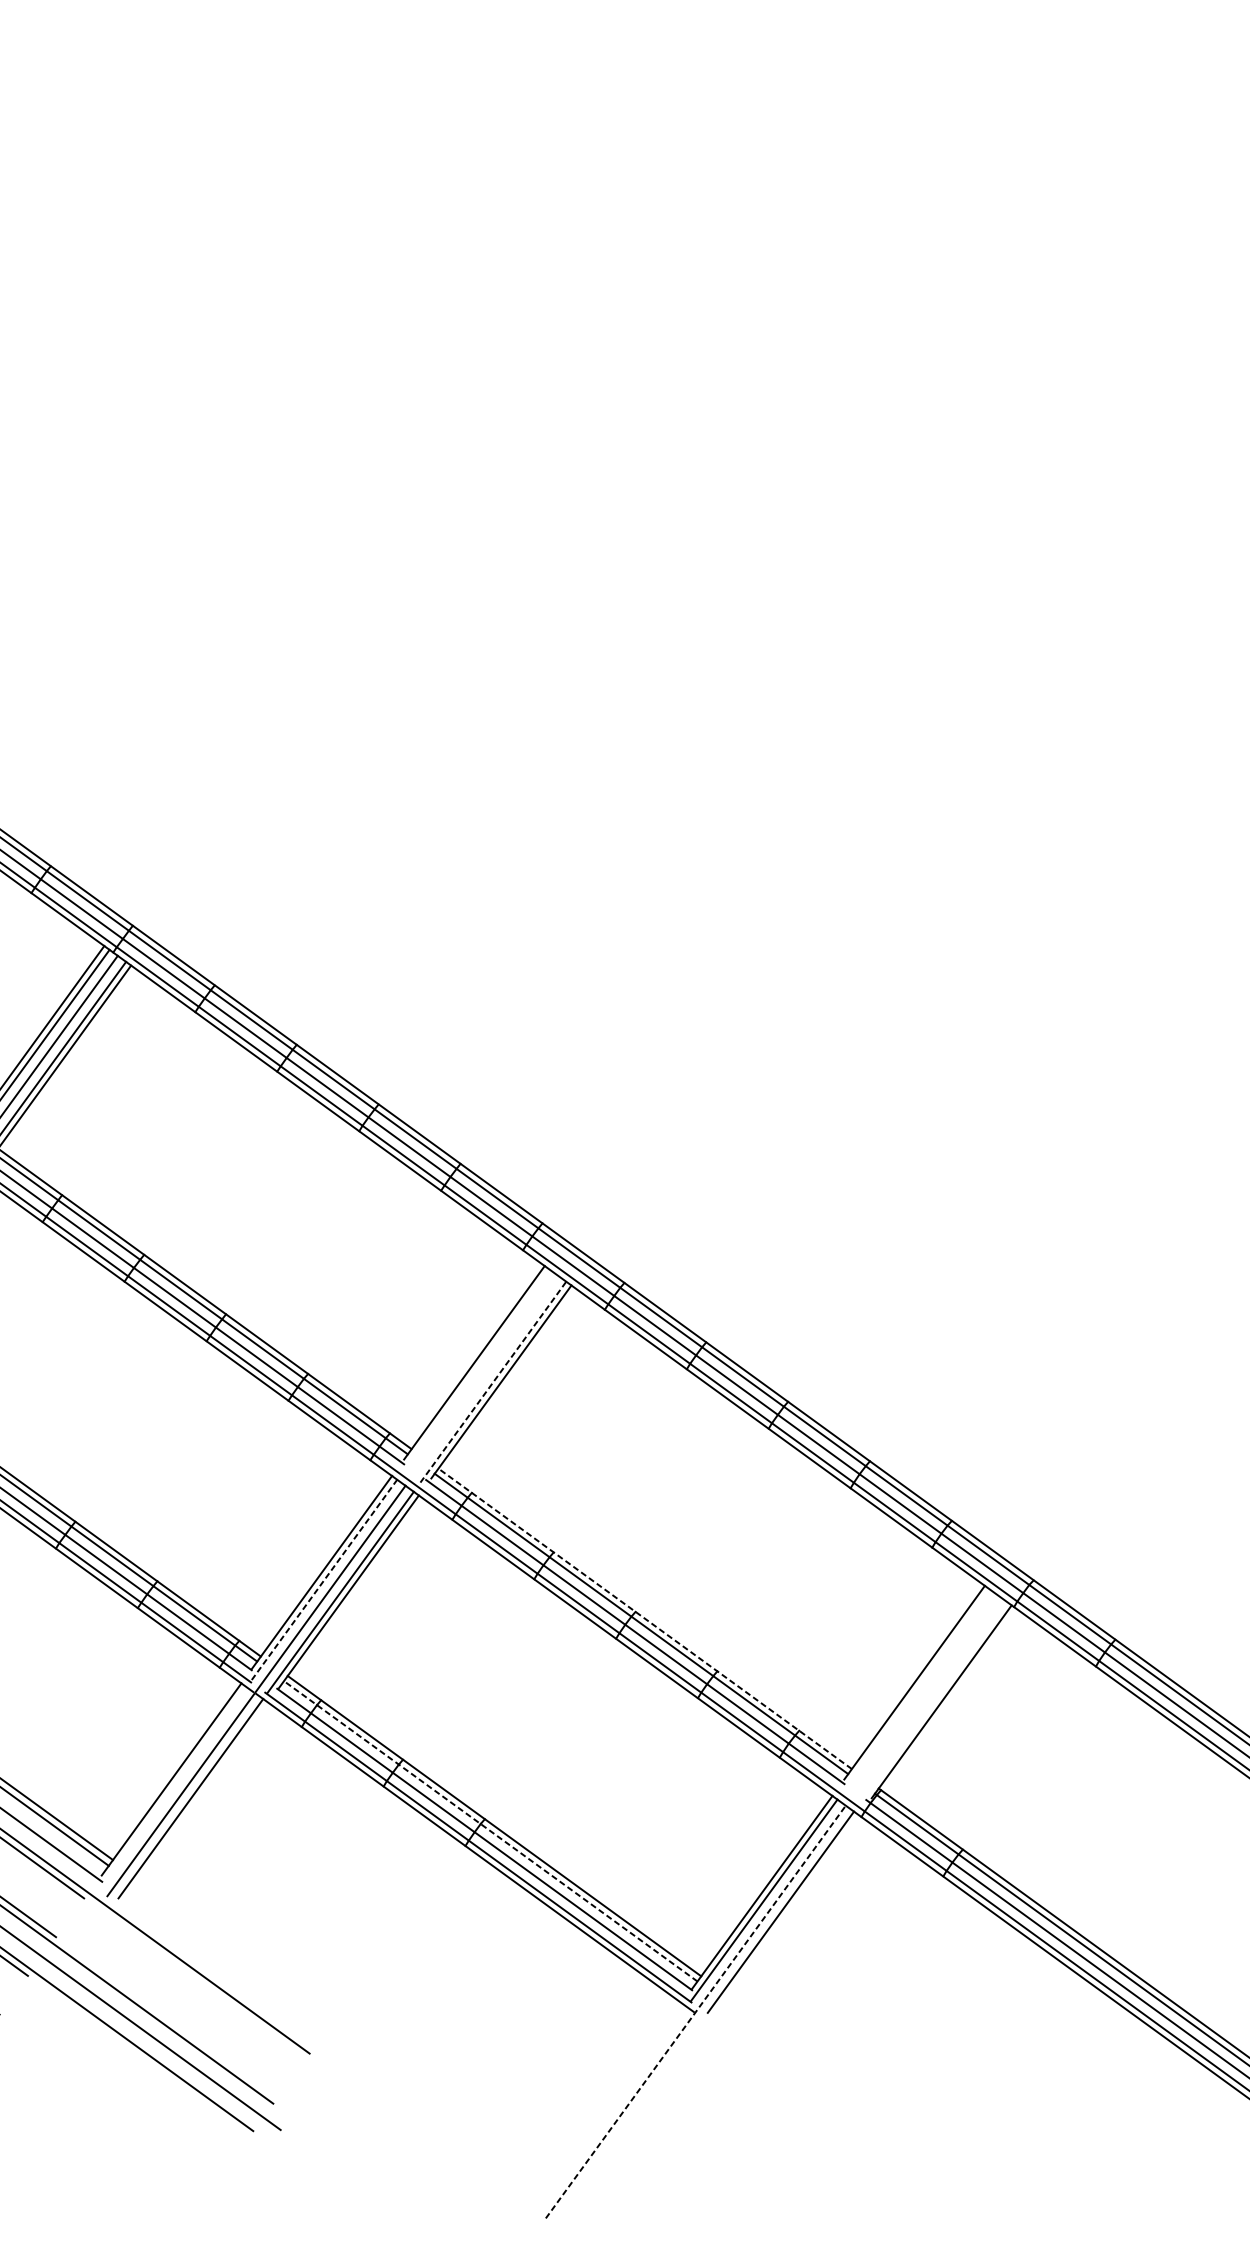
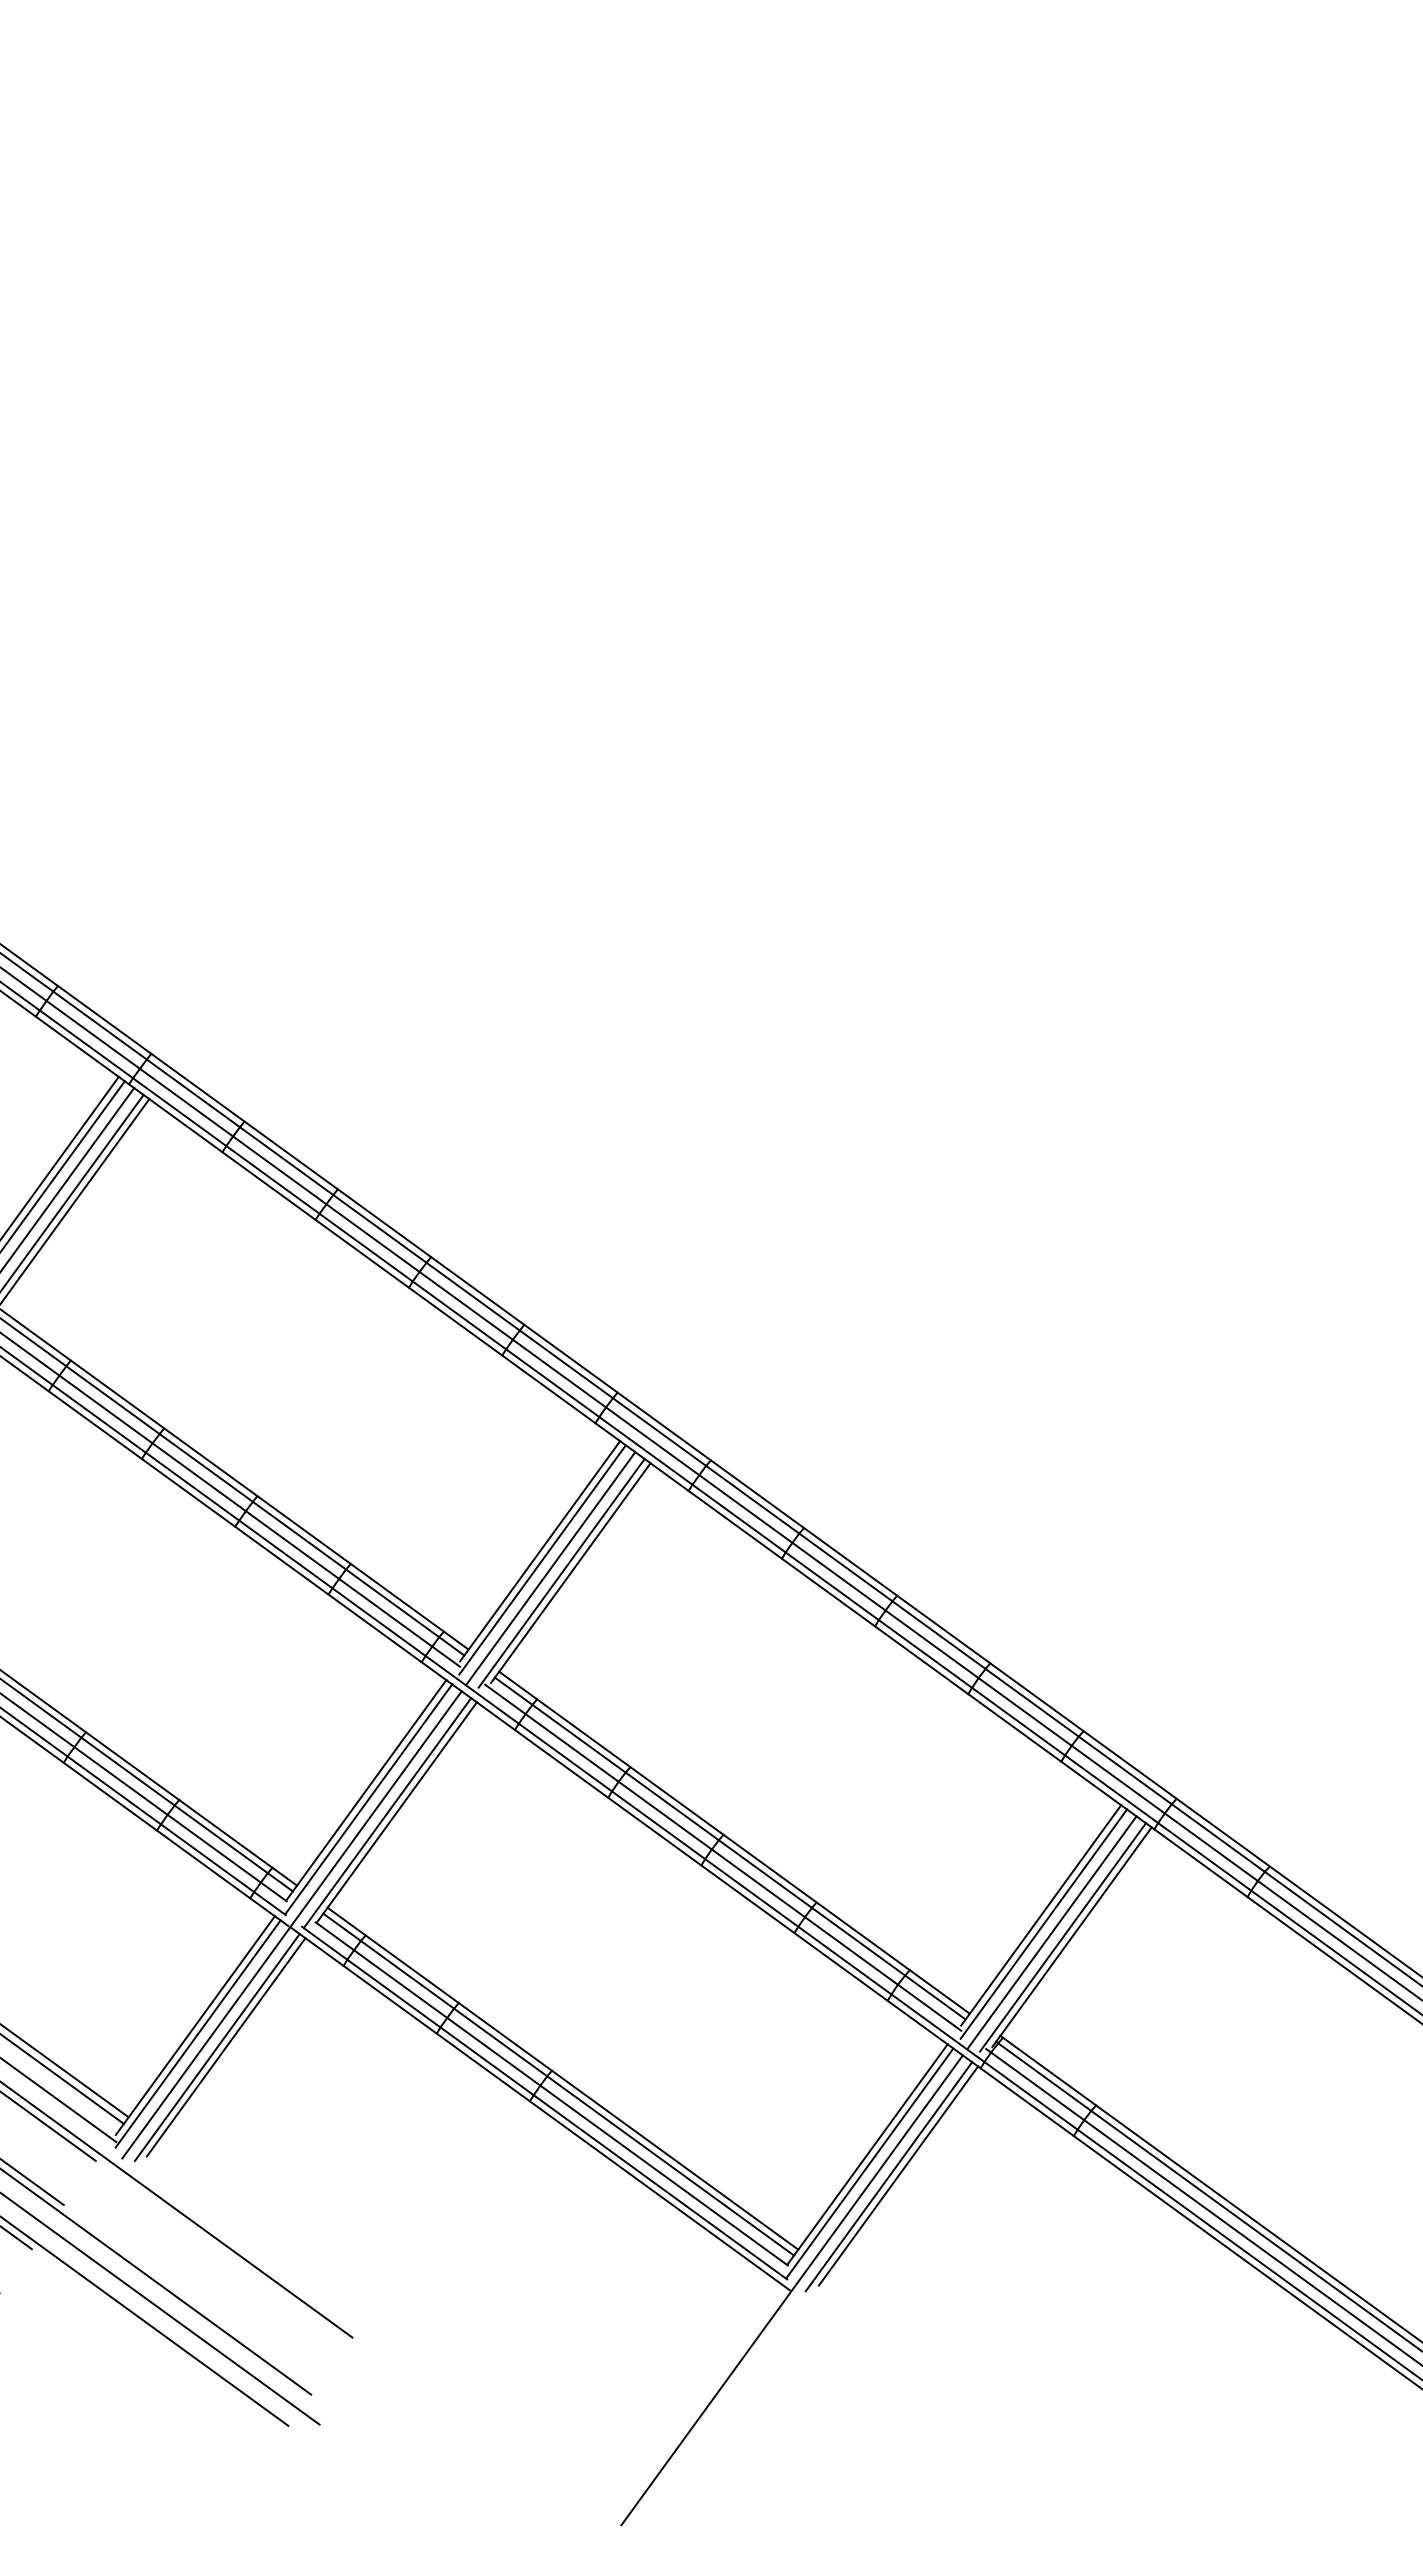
line: (476, 1370) -> (542, 1559), added
line: (483, 1377) -> (550, 1568), added
line: (493, 1381) -> (561, 1572), dashed -> solid
line: (323, 1580) -> (368, 1799), dashed -> solid
line: (645, 1618) -> (734, 1842), dashed -> solid
line: (916, 1689) -> (1043, 1923), added
line: (923, 1697) -> (1051, 1932), added
line: (933, 1702) -> (1062, 1937), added
line: (173, 1786) -> (197, 2033), added
line: (198, 1798) -> (225, 2047), added
line: (490, 1831) -> (558, 2084), dashed -> solid
line: (789, 1911) -> (898, 2175), added
line: (696, 2011) -> (792, 2289), dashed -> solid

